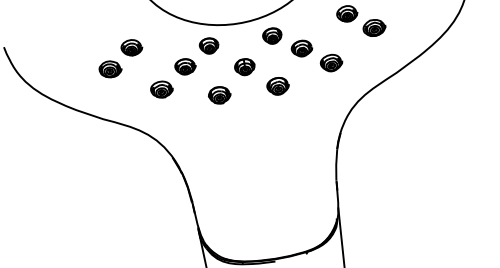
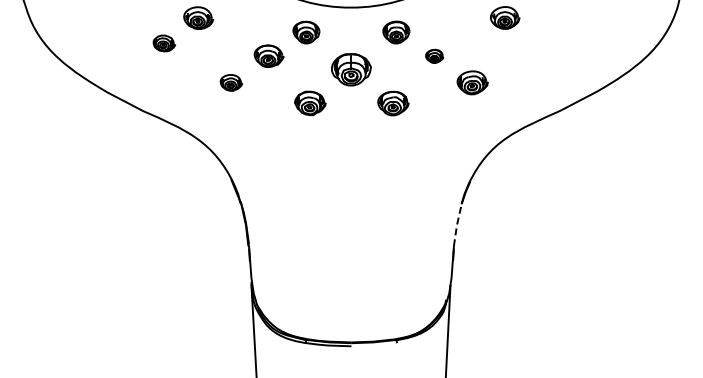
part: (374, 28) -> (539, 43), removed
part: (301, 48) -> (434, 56), size x0.6
part: (244, 67) -> (351, 69), size x1.4
part: (110, 69) -> (164, 43), size x0.7
part: (162, 89) -> (231, 82), size x0.7
line: (335, 165) -> (456, 225), solid -> dashed

